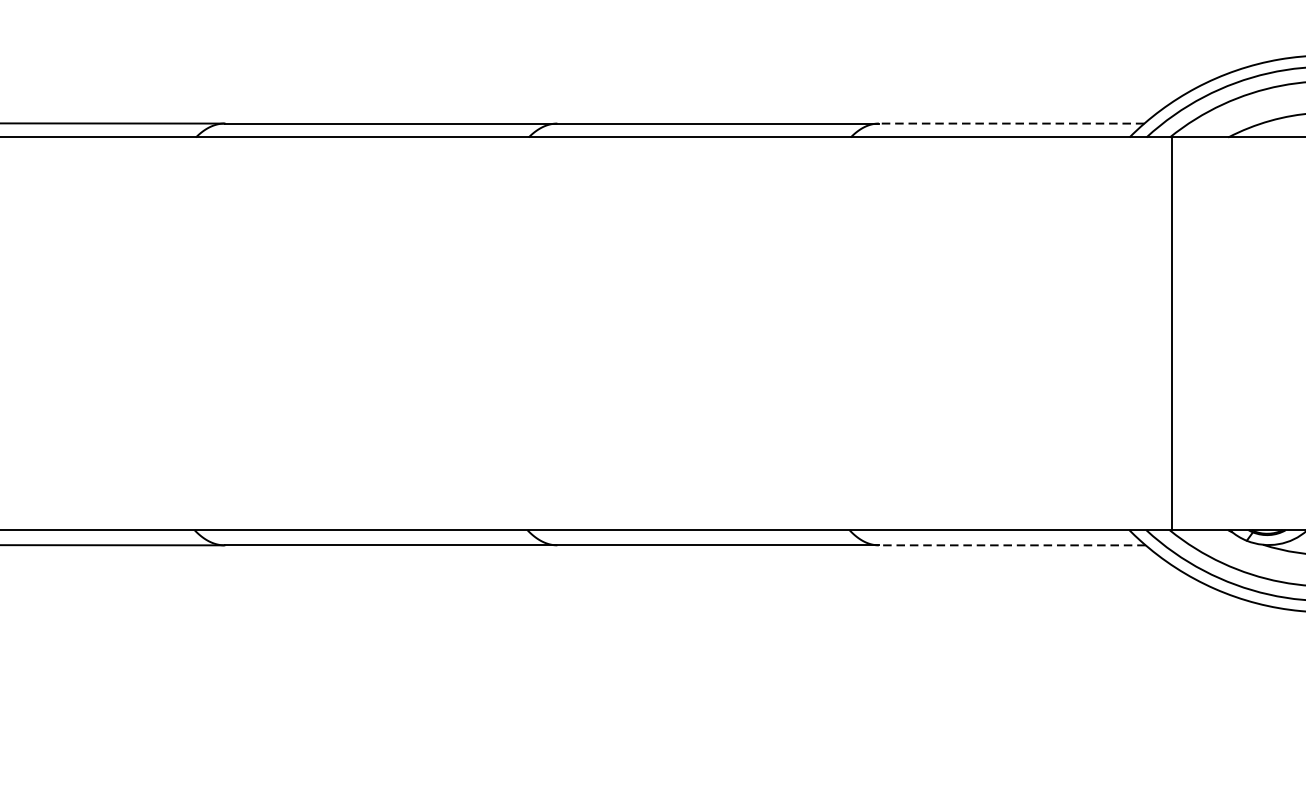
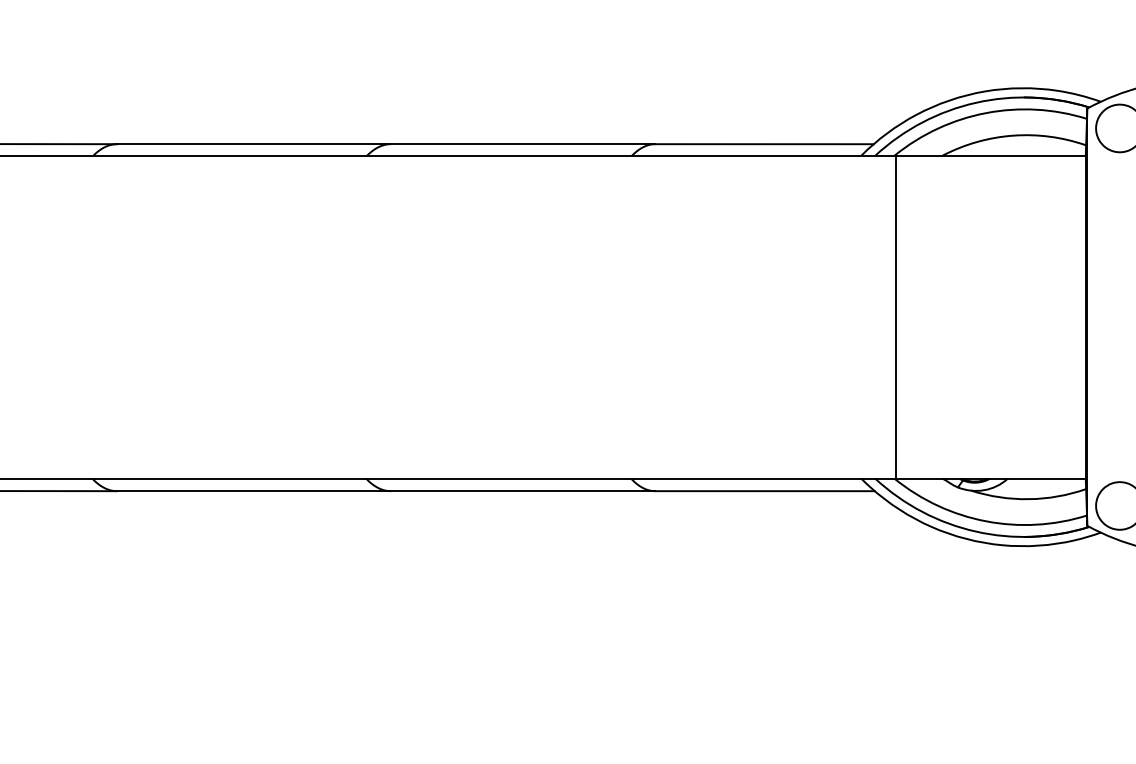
line: (1010, 123) -> (763, 144), dashed -> solid
line: (1012, 545) -> (765, 491), dashed -> solid

